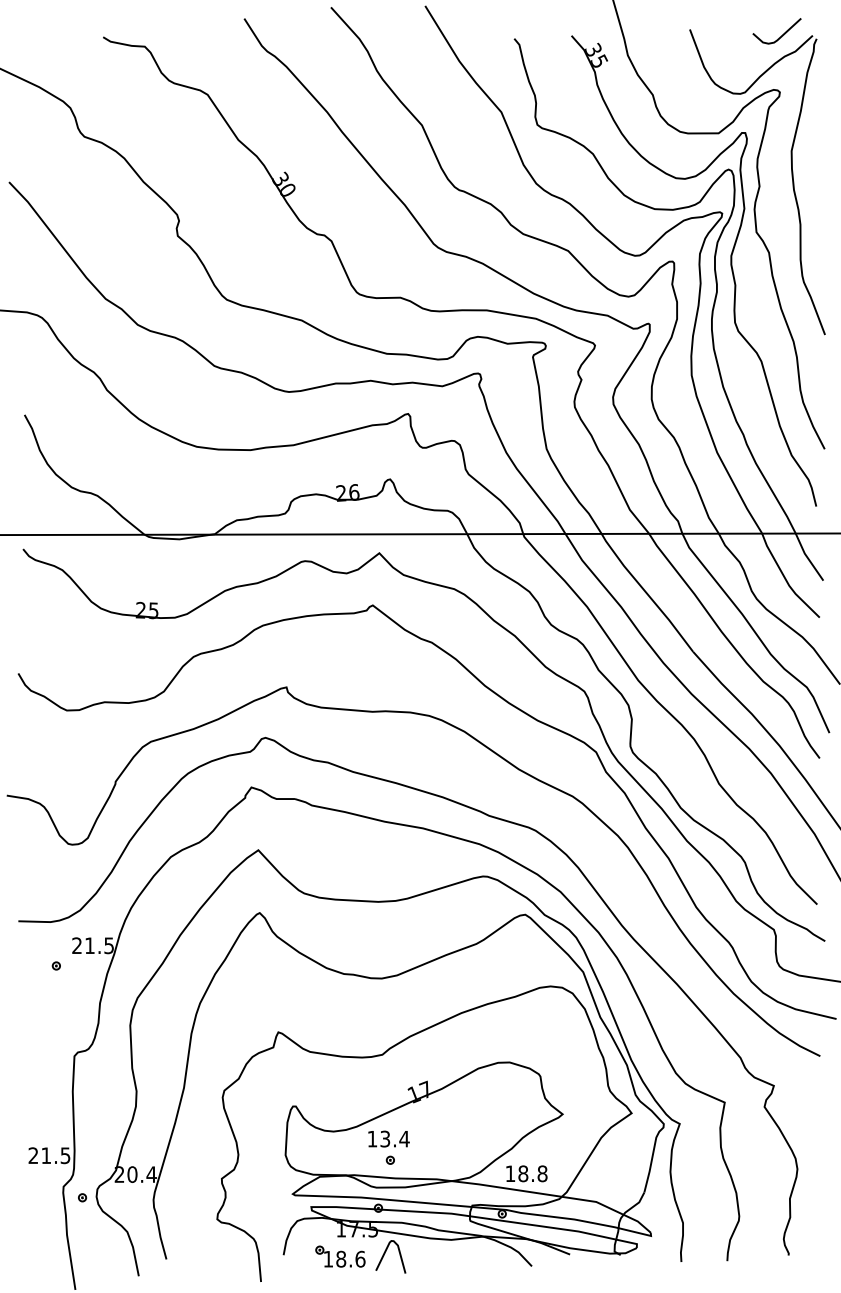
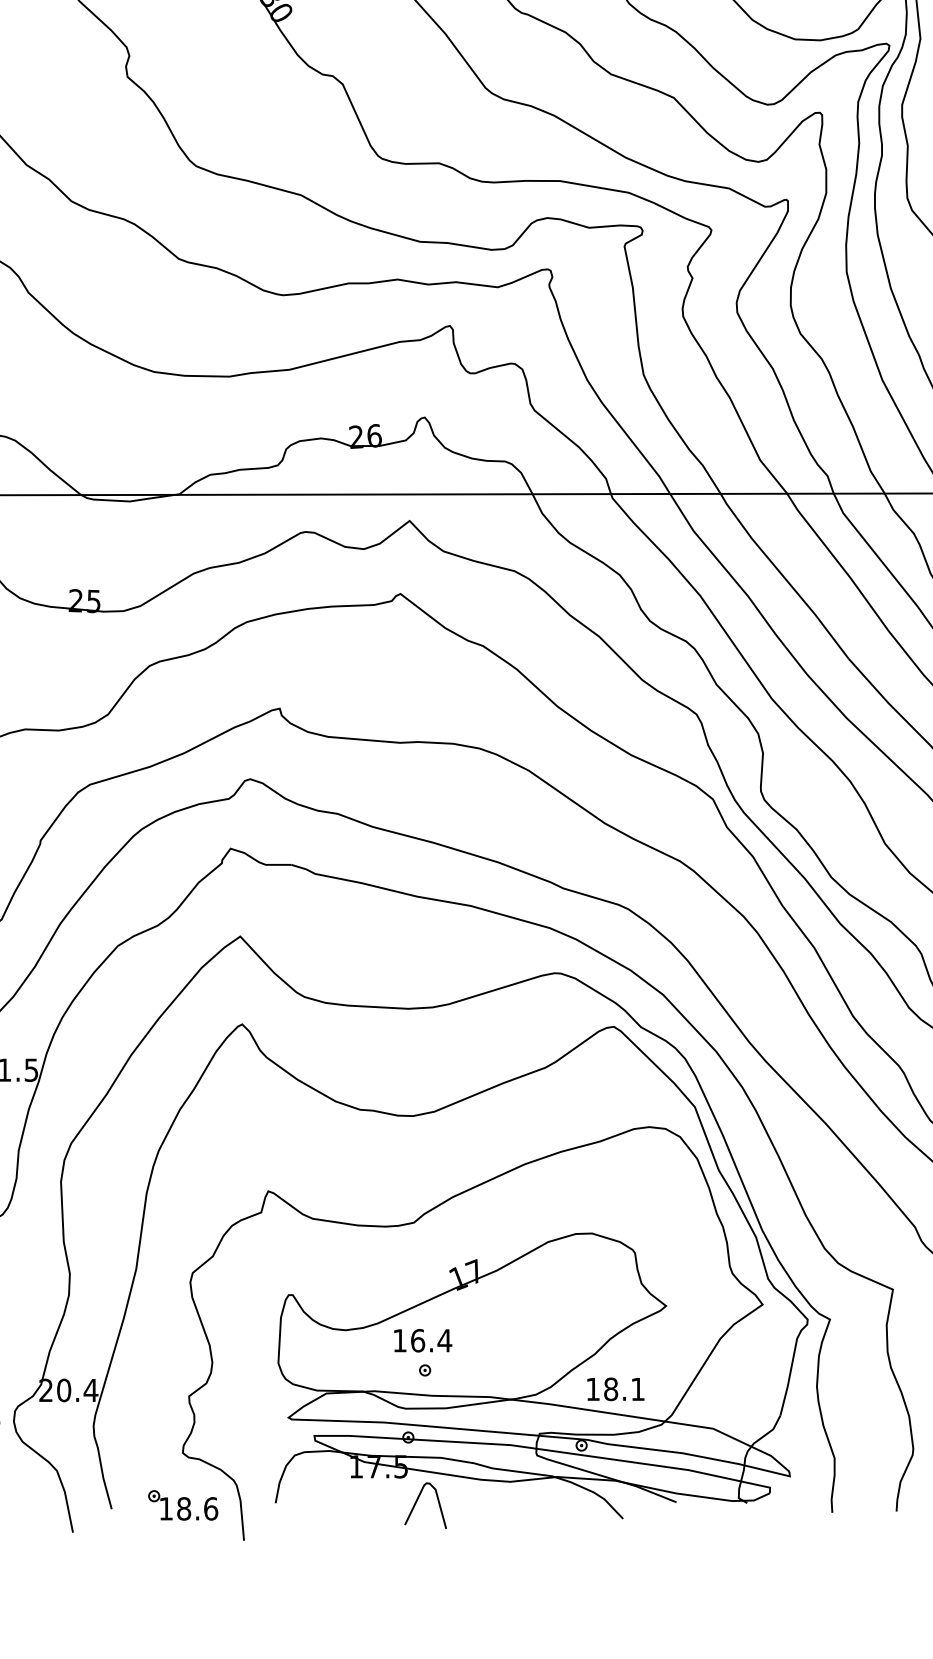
text: (385, 1138) -> (418, 1339), 13.4 -> 16.4
text: (542, 1173) -> (637, 1388), 18.8 -> 18.1
part: (340, 1256) -> (183, 1505), moved

